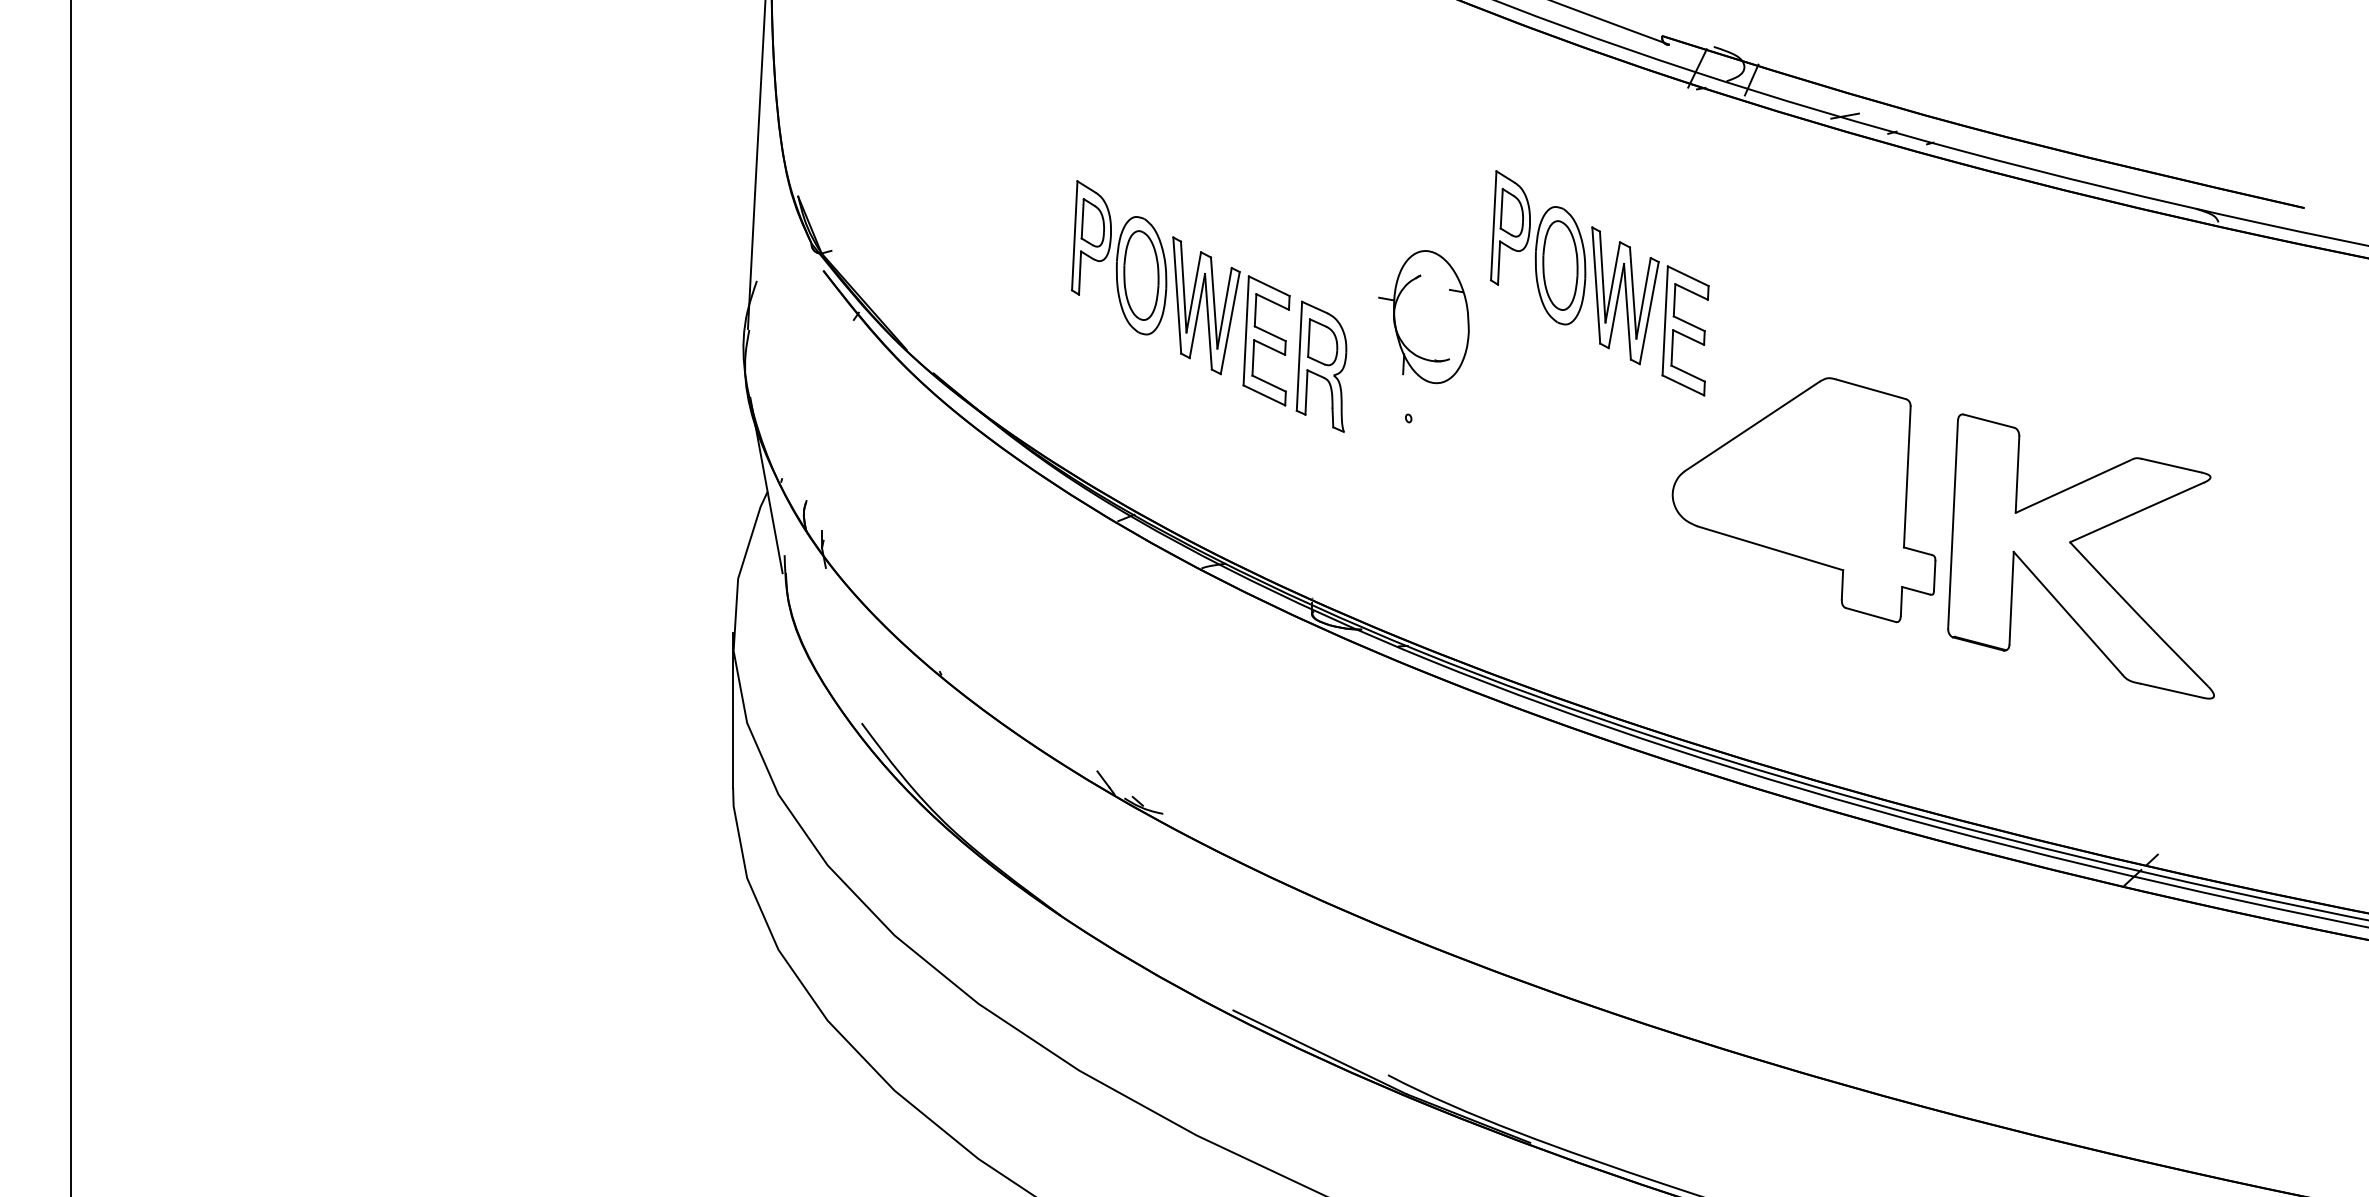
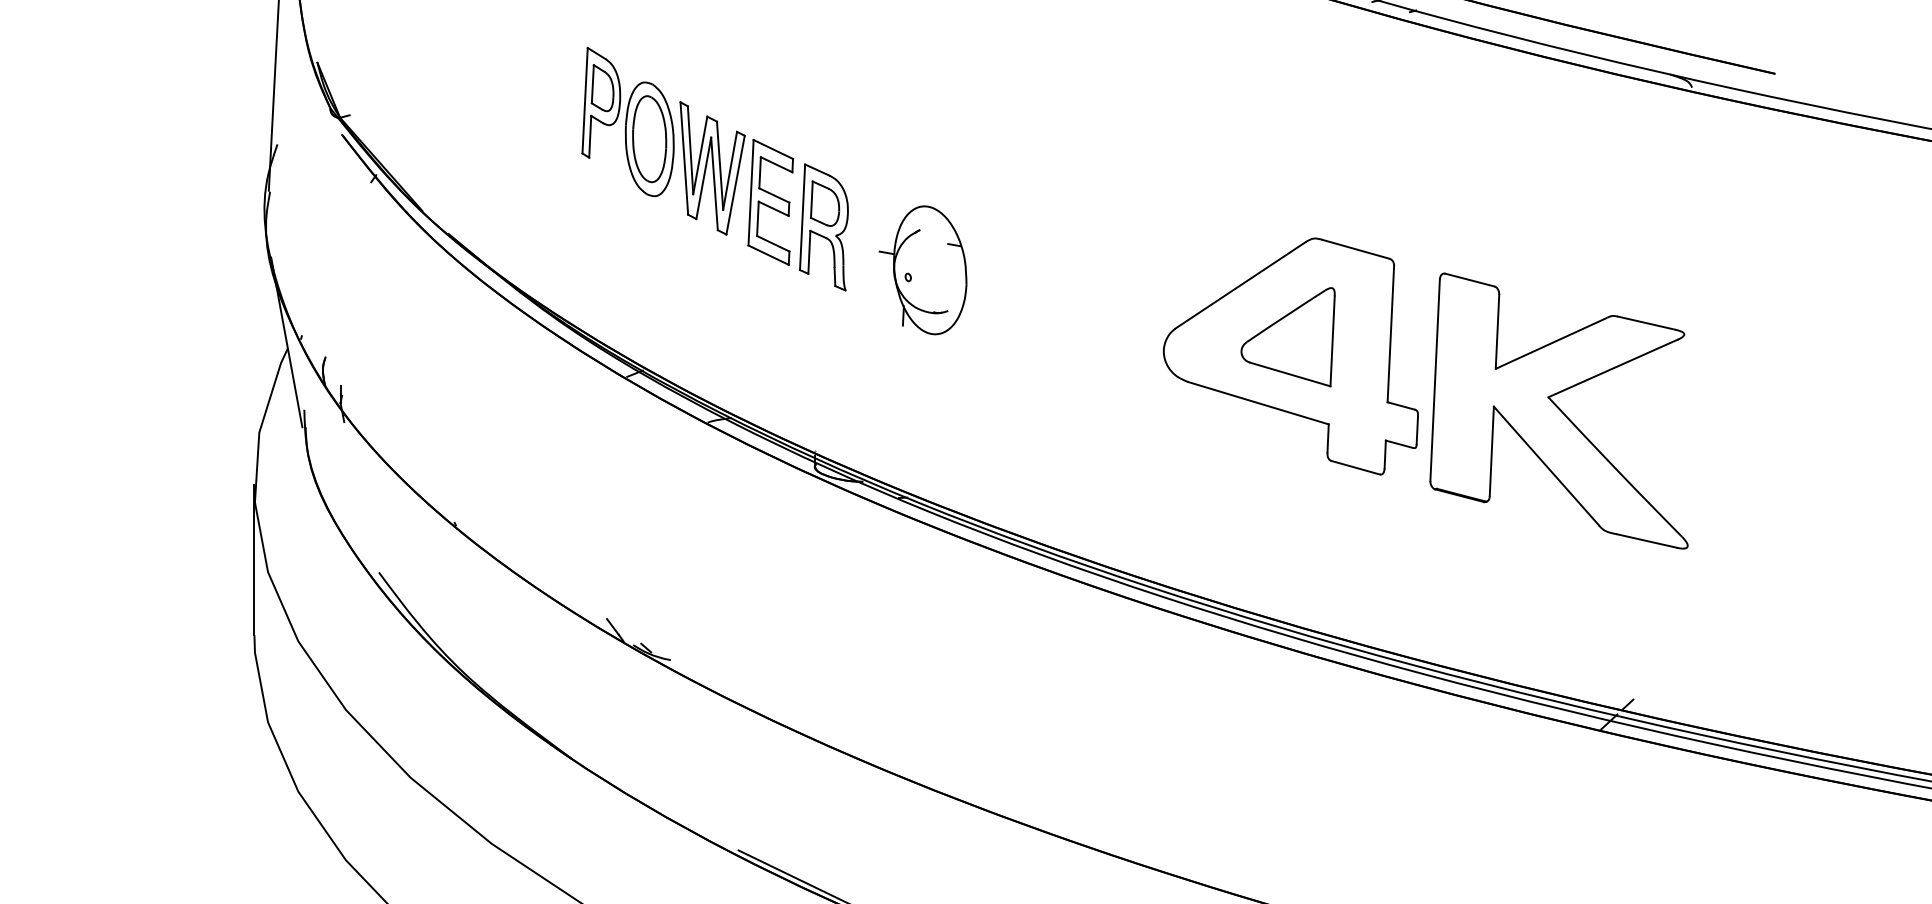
part: (1599, 283) -> (1092, 146), removed
part: (1423, 317) -> (922, 270), moved
part: (1801, 479) -> (1288, 336), added

